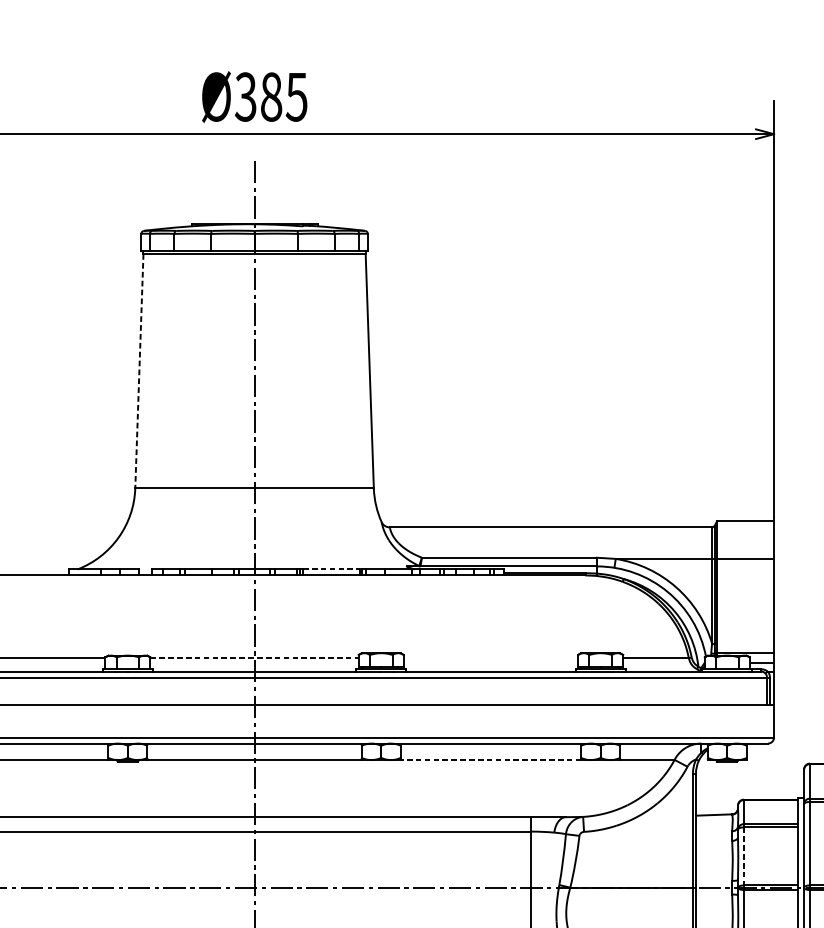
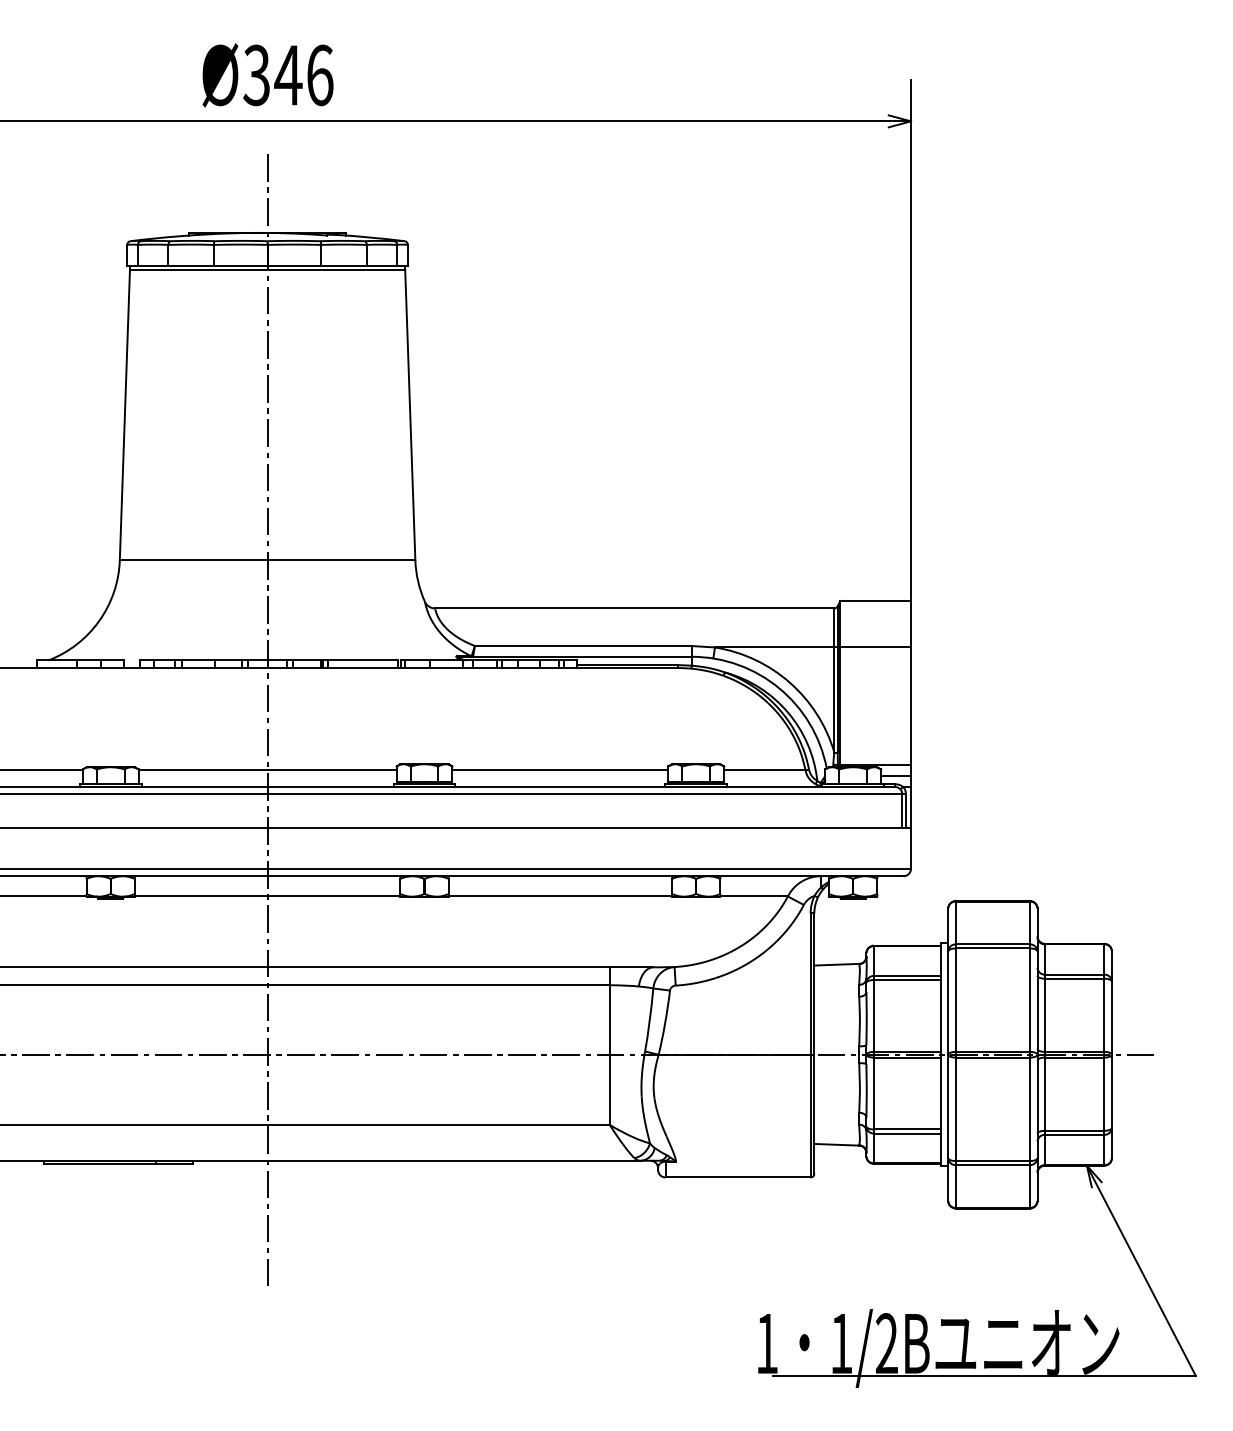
text: (283, 97) -> (303, 75), Ø385 -> Ø346
line: (139, 371) -> (124, 415), dashed -> solid
line: (332, 569) -> (363, 660), dashed -> solid
line: (254, 658) -> (267, 770), dashed -> solid
line: (491, 658) -> (560, 770), added
line: (491, 759) -> (560, 896), dashed -> solid
line: (743, 856) -> (873, 1015), dashed -> solid

